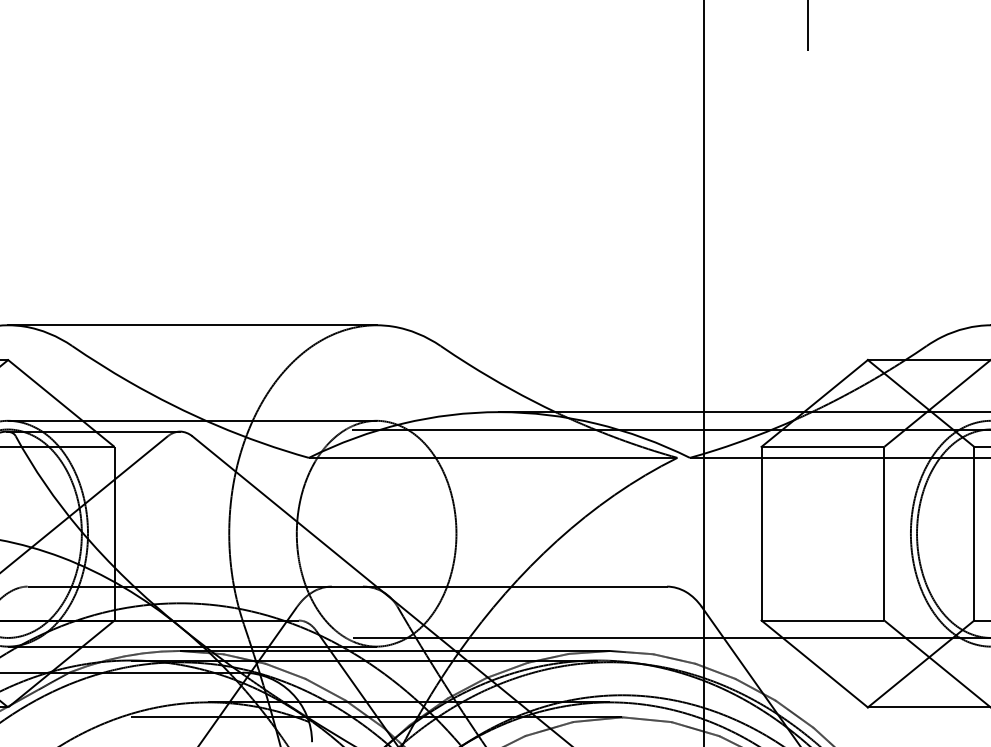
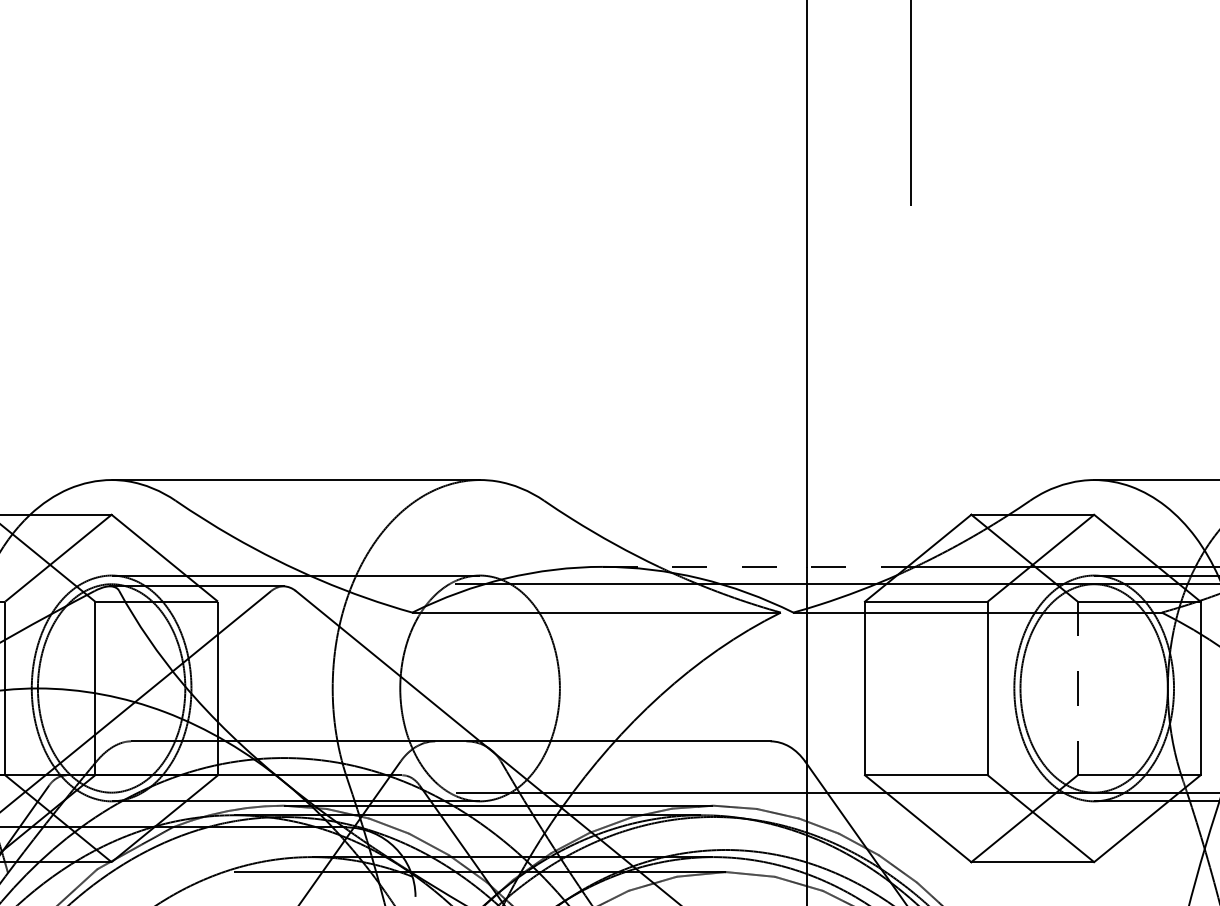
line: (652, 411) -> (755, 566), solid -> dashed
line: (974, 533) -> (1077, 688), solid -> dashed

